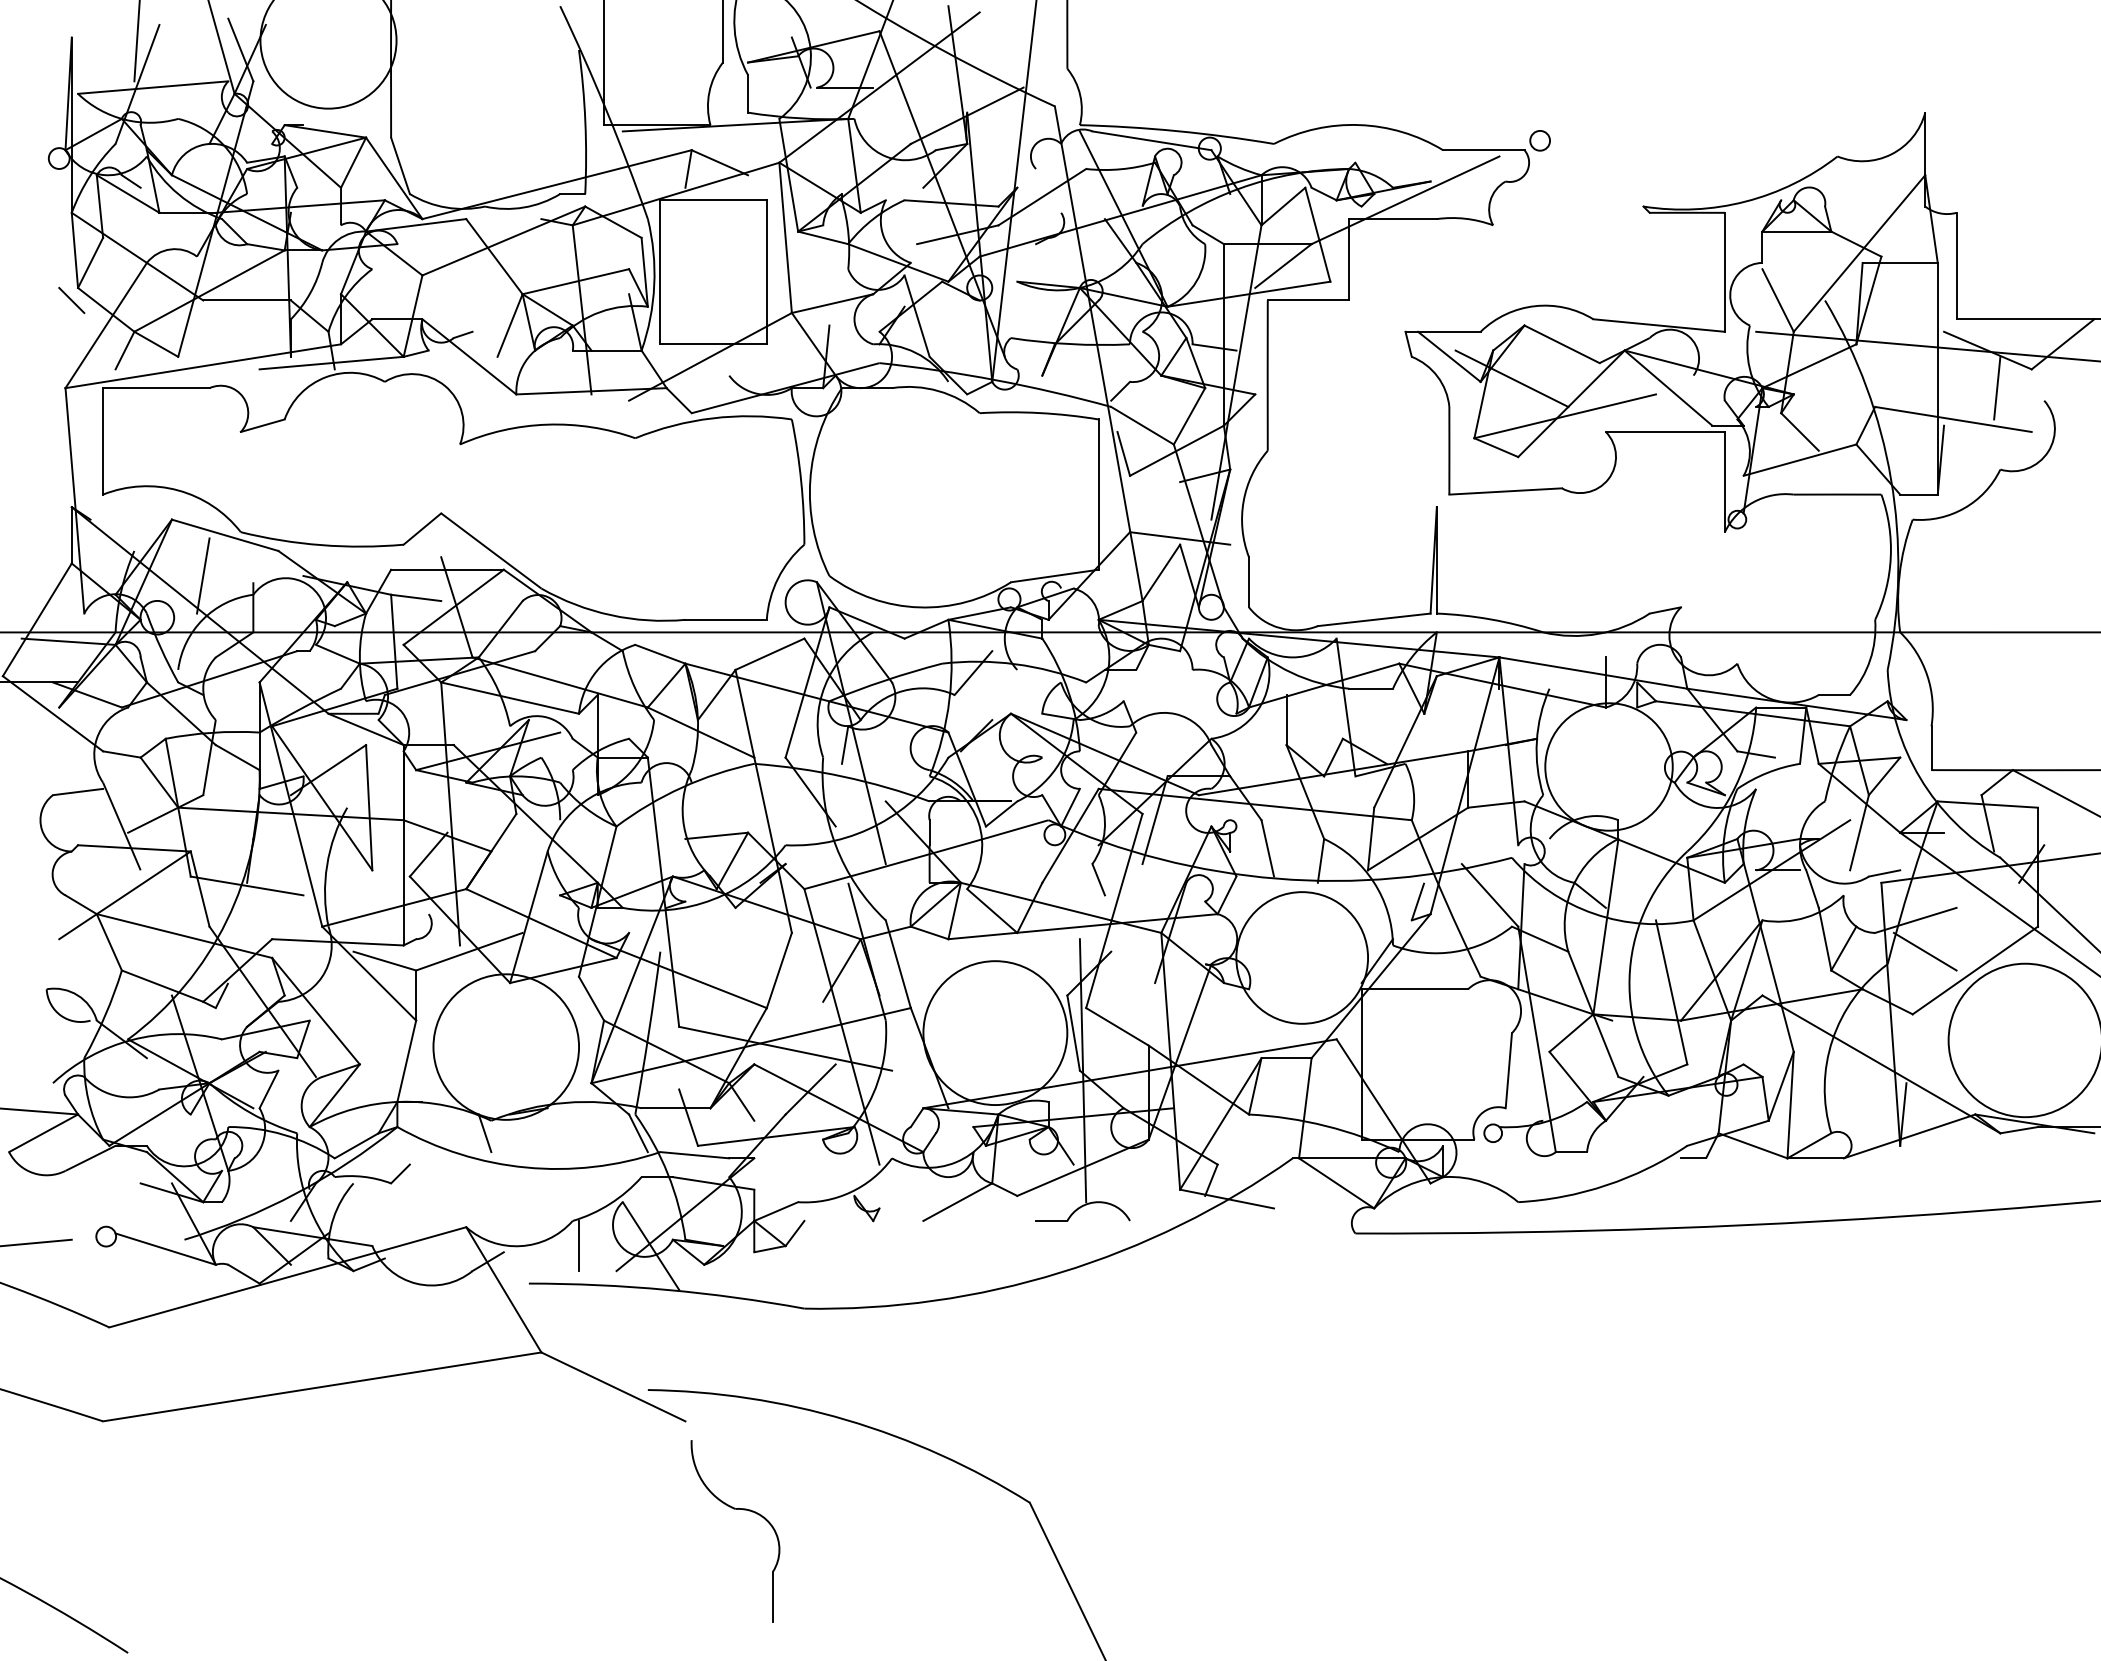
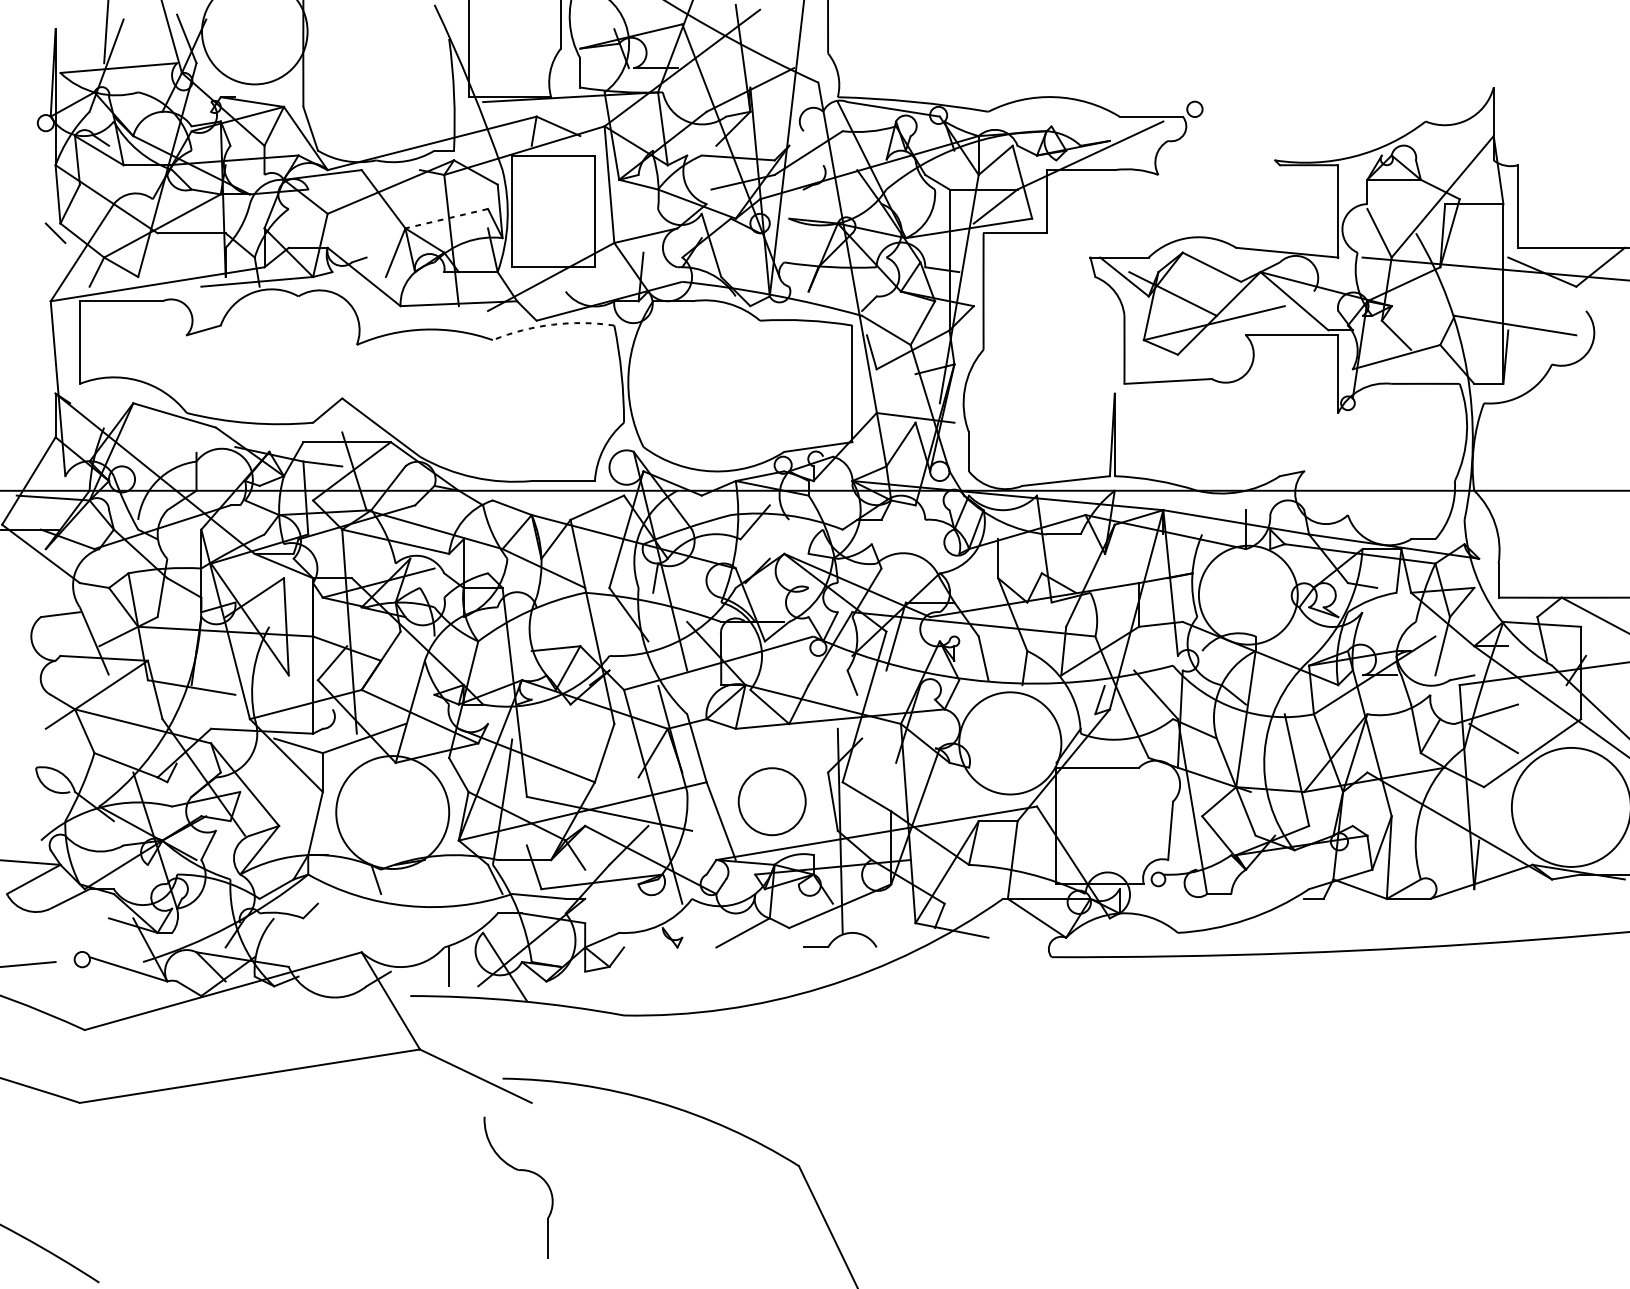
line: (575, 281) -> (446, 218), solid -> dashed
line: (1997, 387) -> (1549, 300), removed
arc: (712, 418) -> (552, 324), solid -> dashed
line: (203, 575) -> (157, 446), removed
circle: (995, 1033) -> (772, 802), size x0.6
part: (735, 1509) -> (518, 1170), moved

